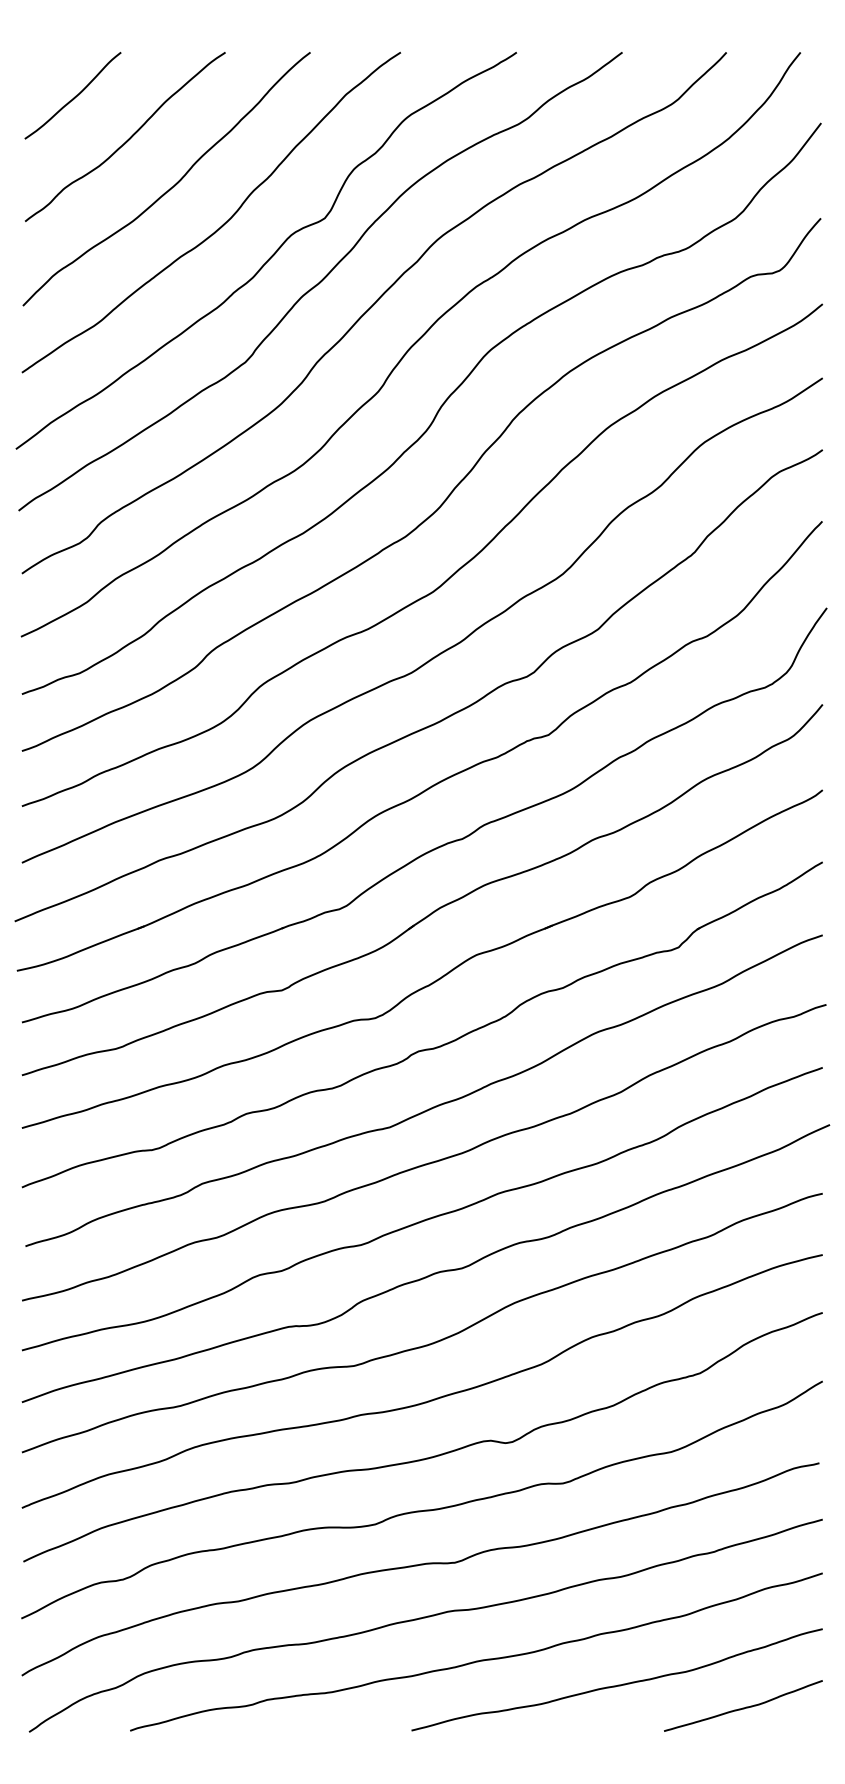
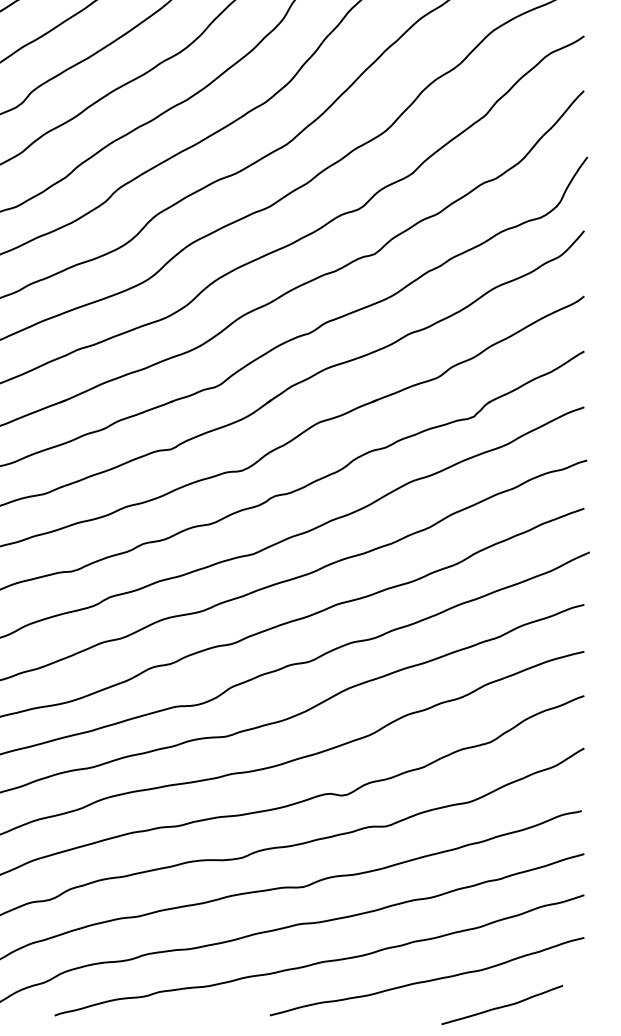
curve: (743, 1707) -> (502, 1006), moved

